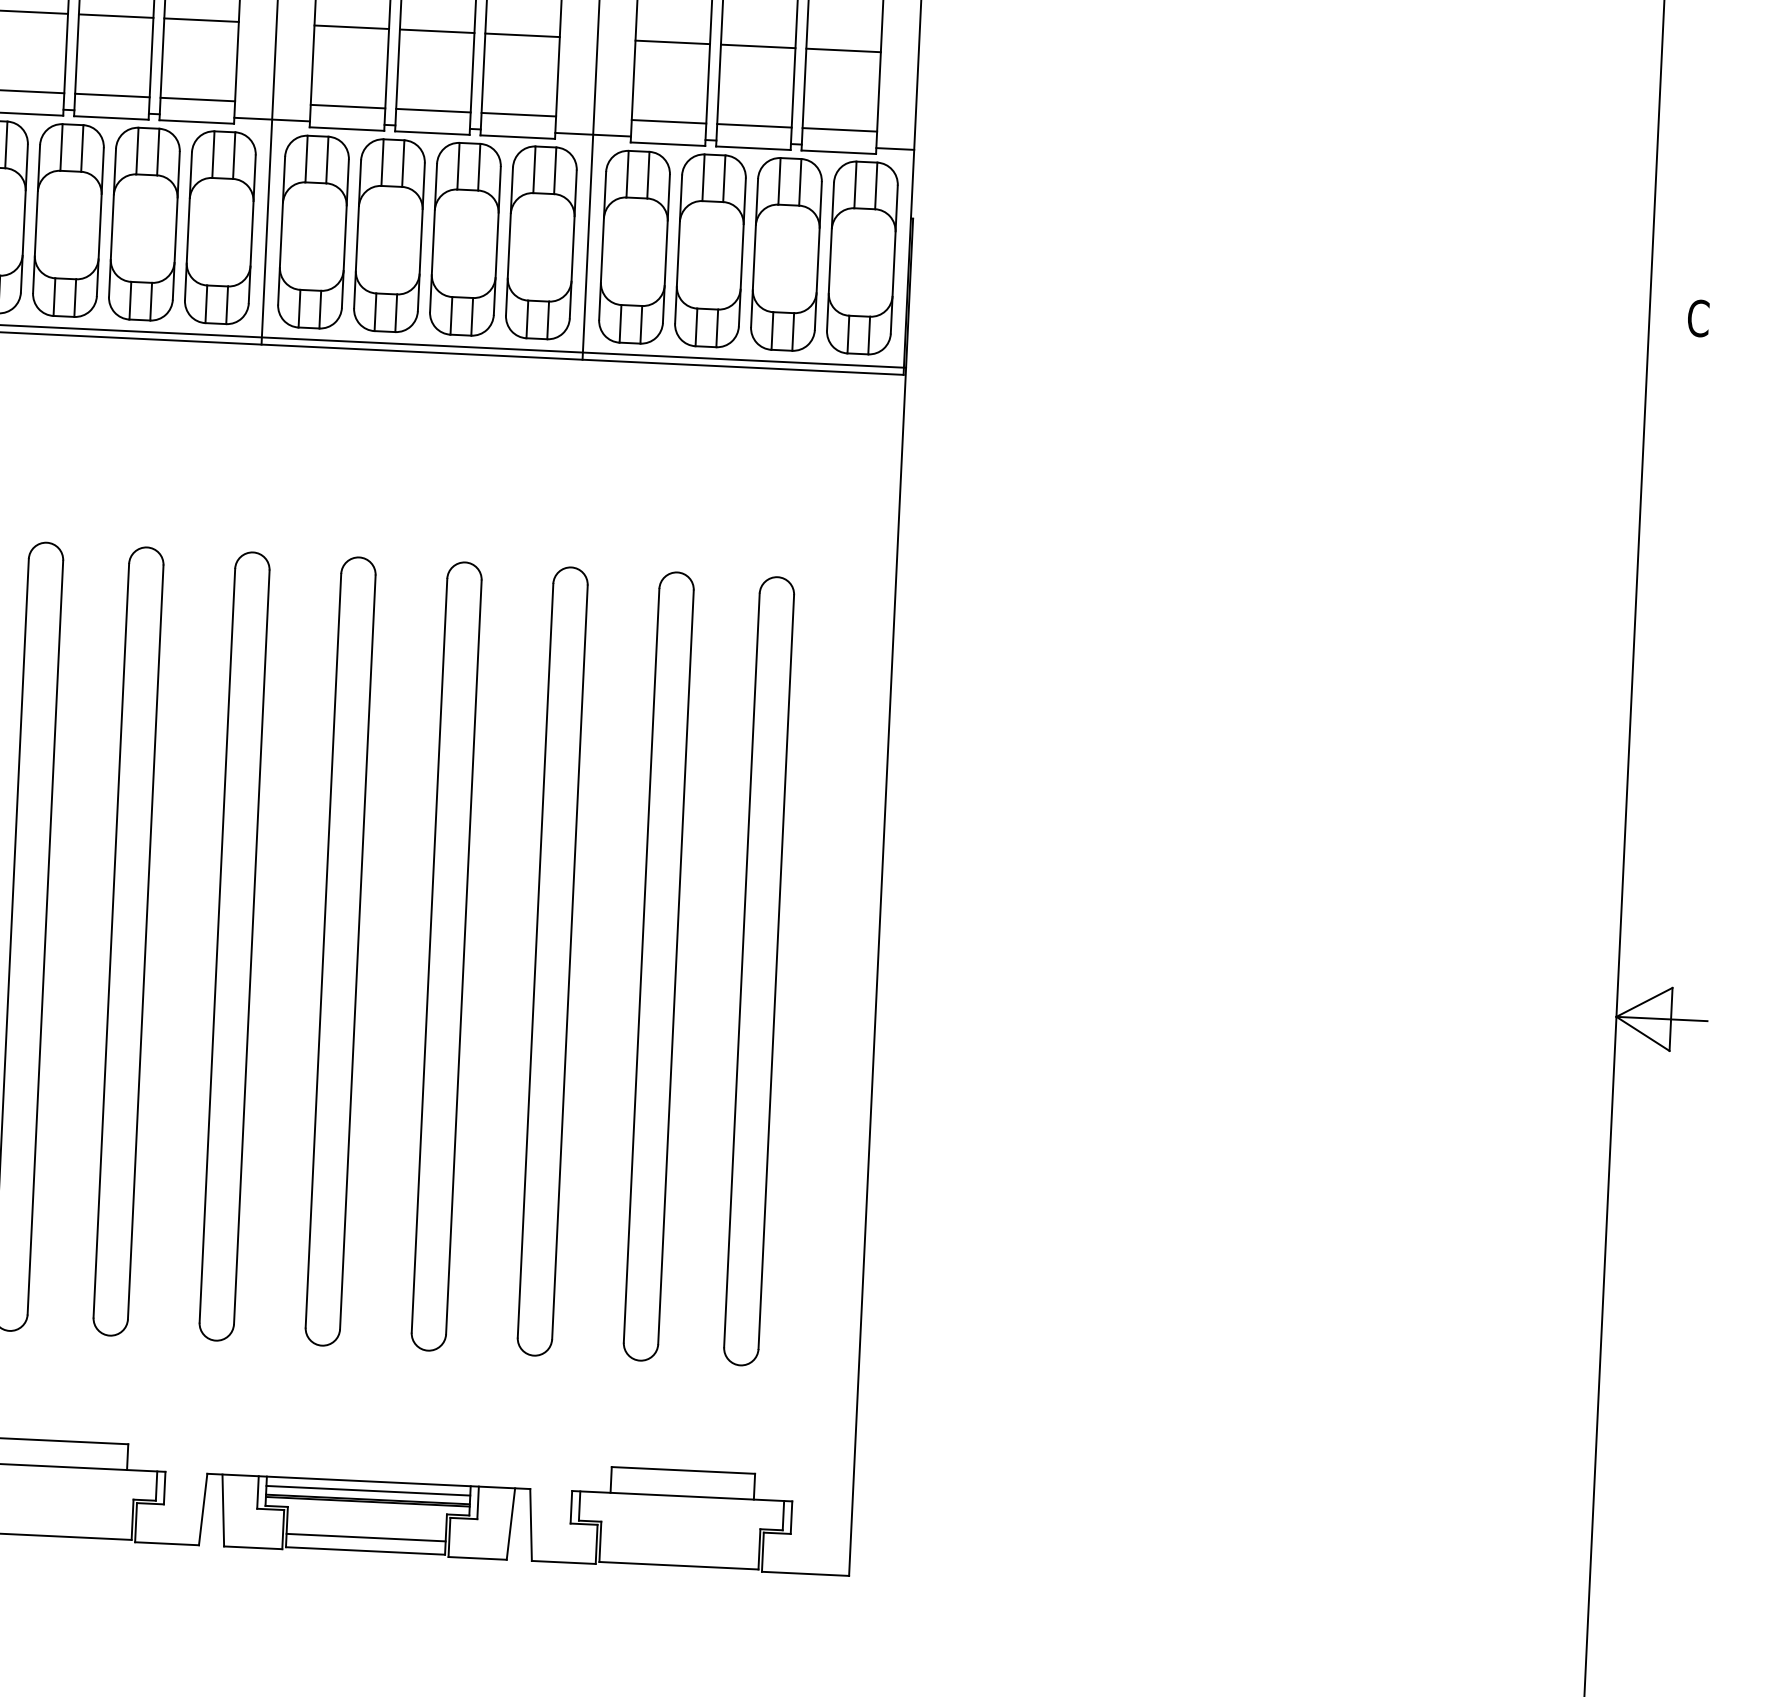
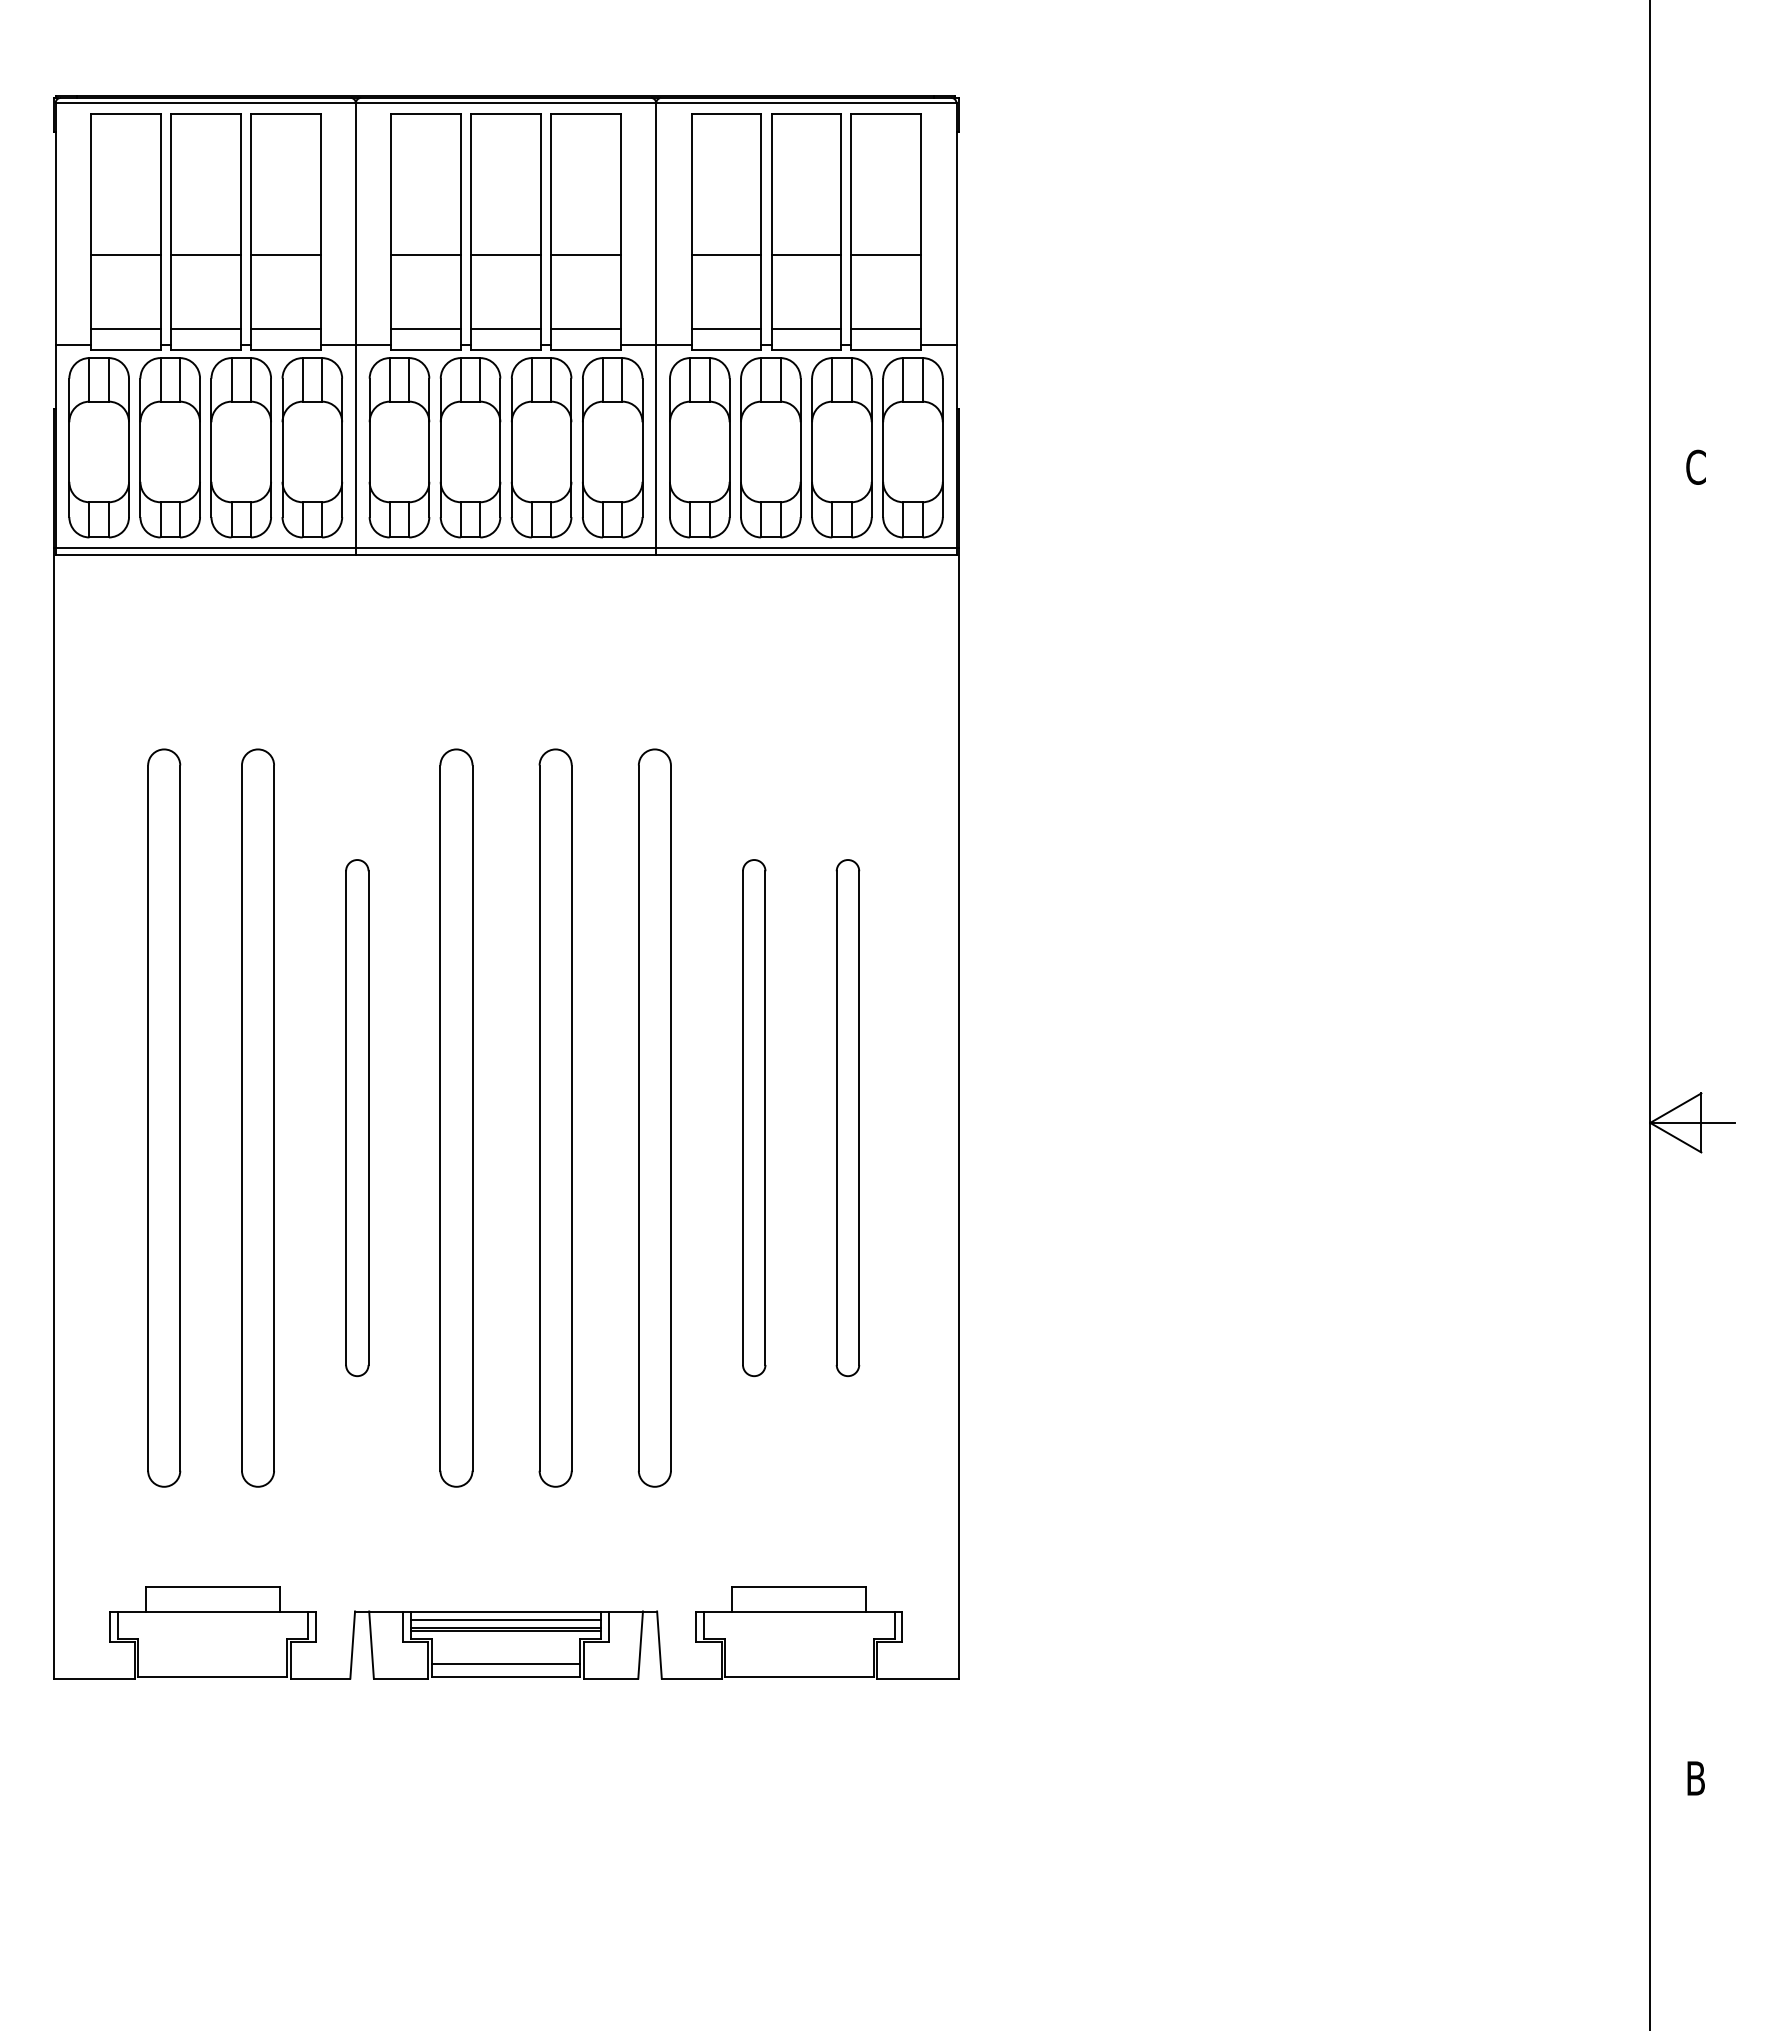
part: (234, 945) -> (357, 1117), size x0.7
part: (659, 965) -> (754, 1117), size x0.7
part: (758, 970) -> (847, 1117), size x0.7

